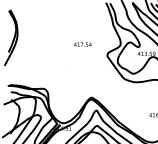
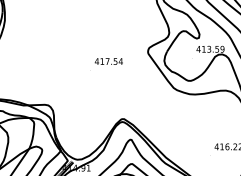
text: (82, 44) -> (108, 61), moved

